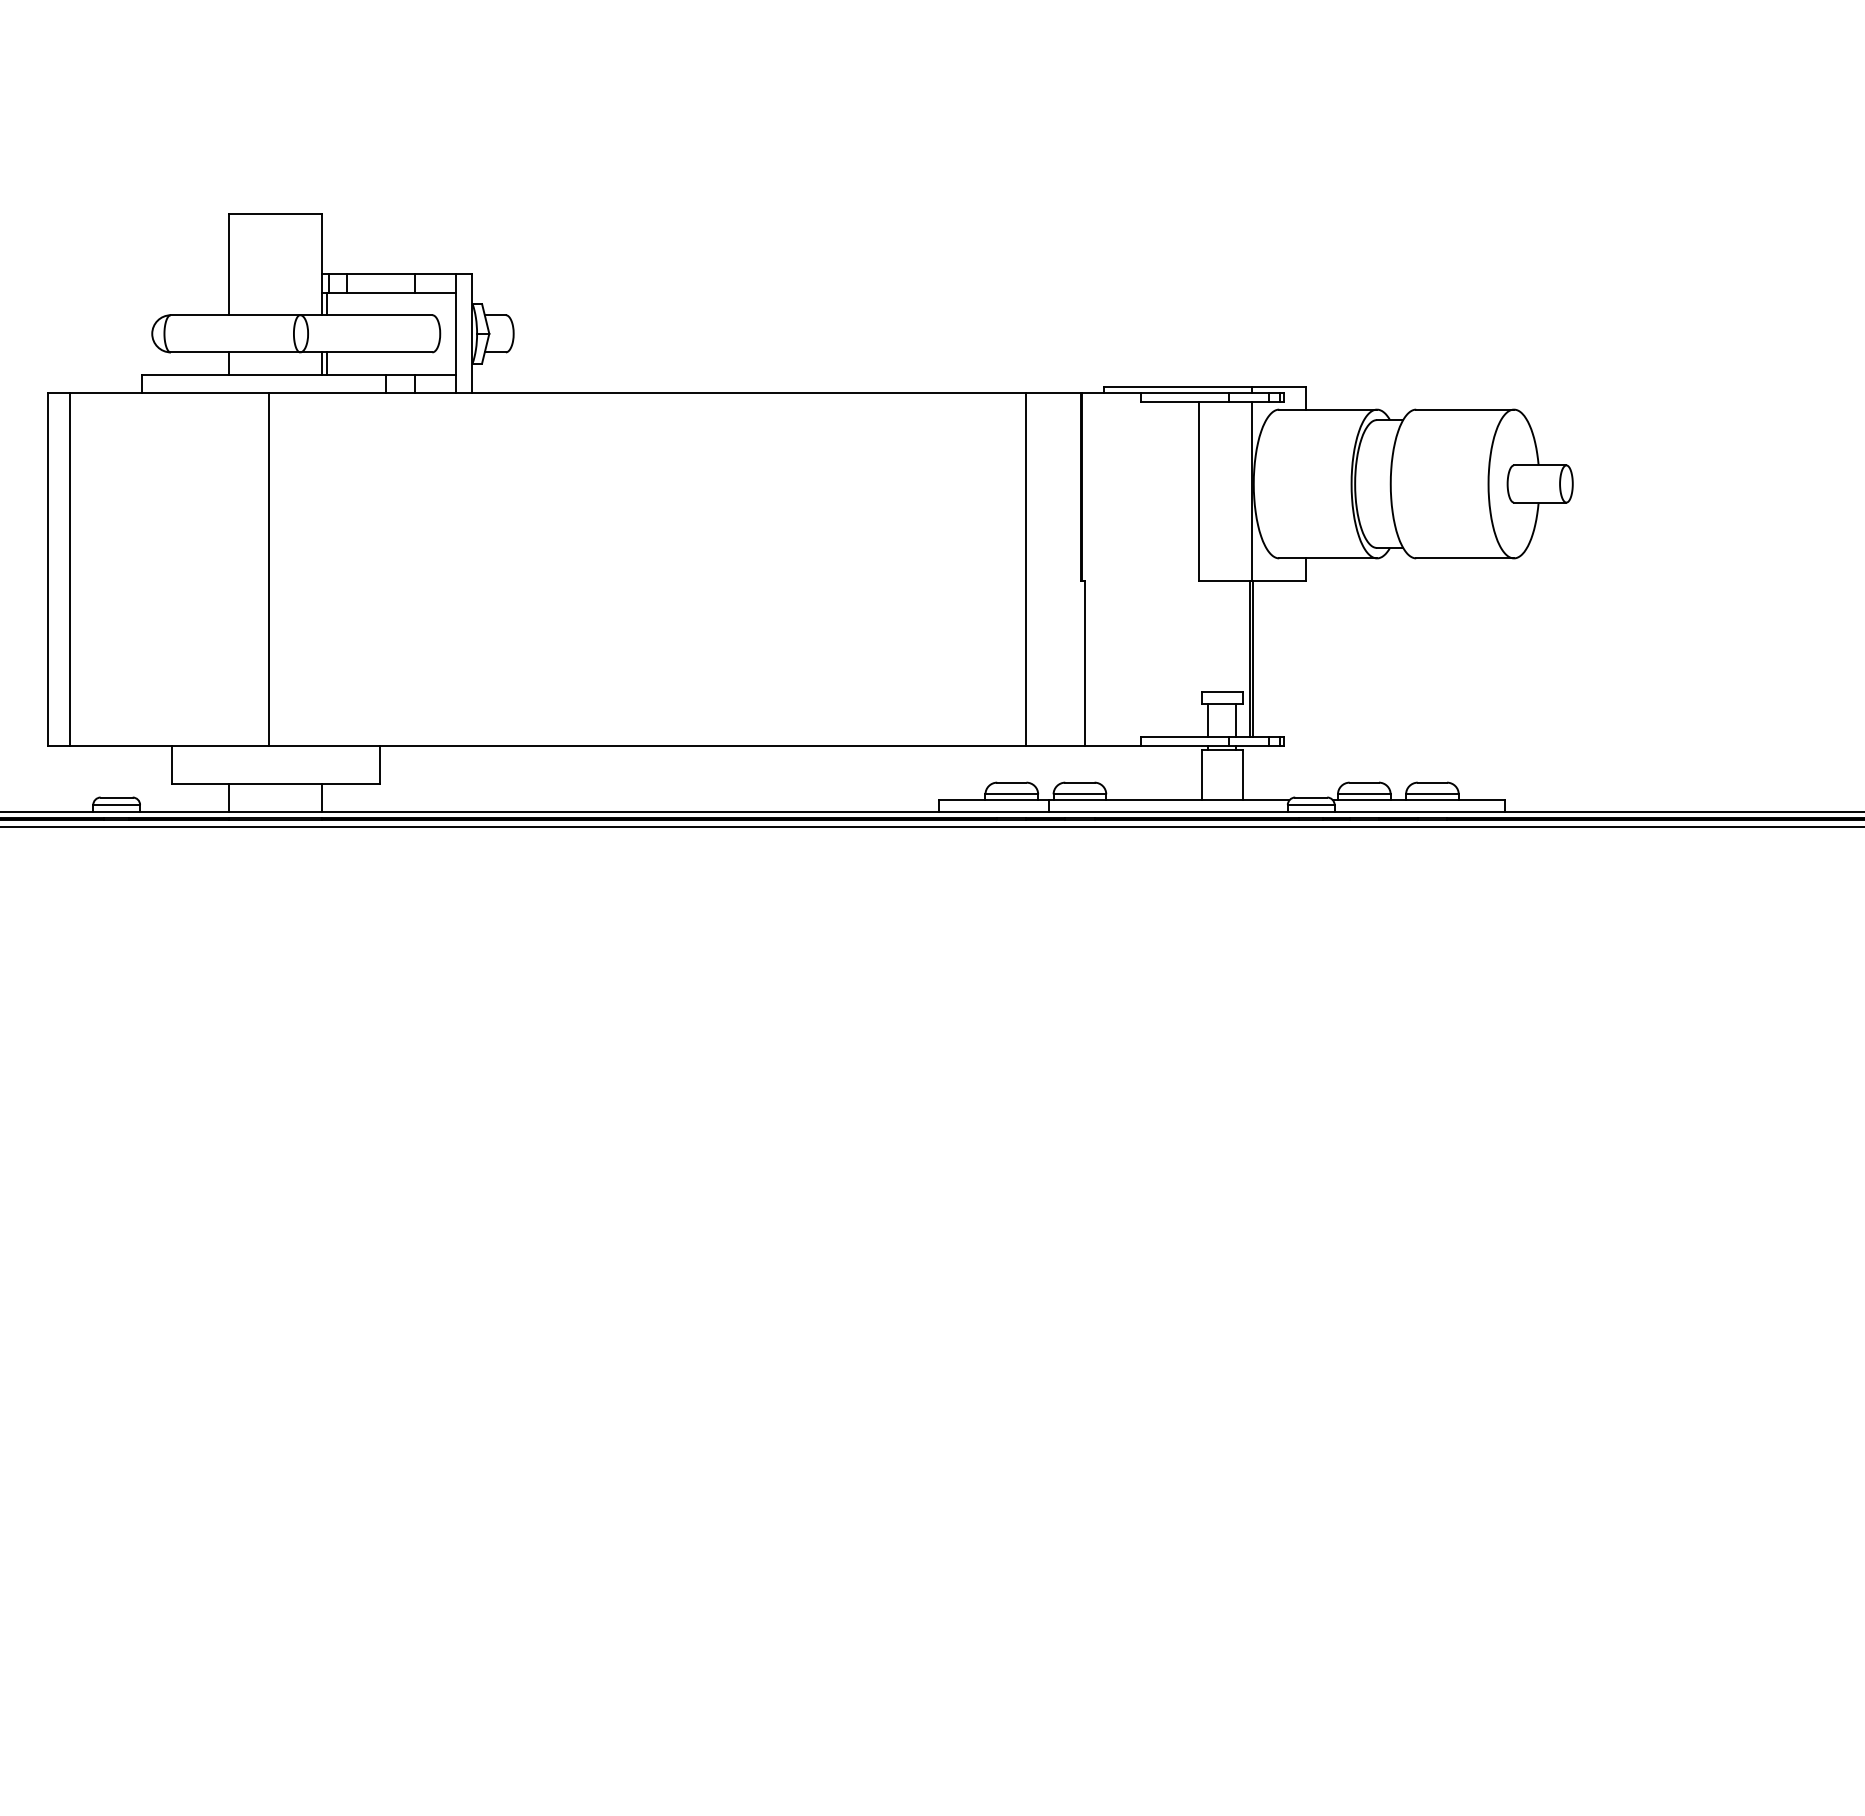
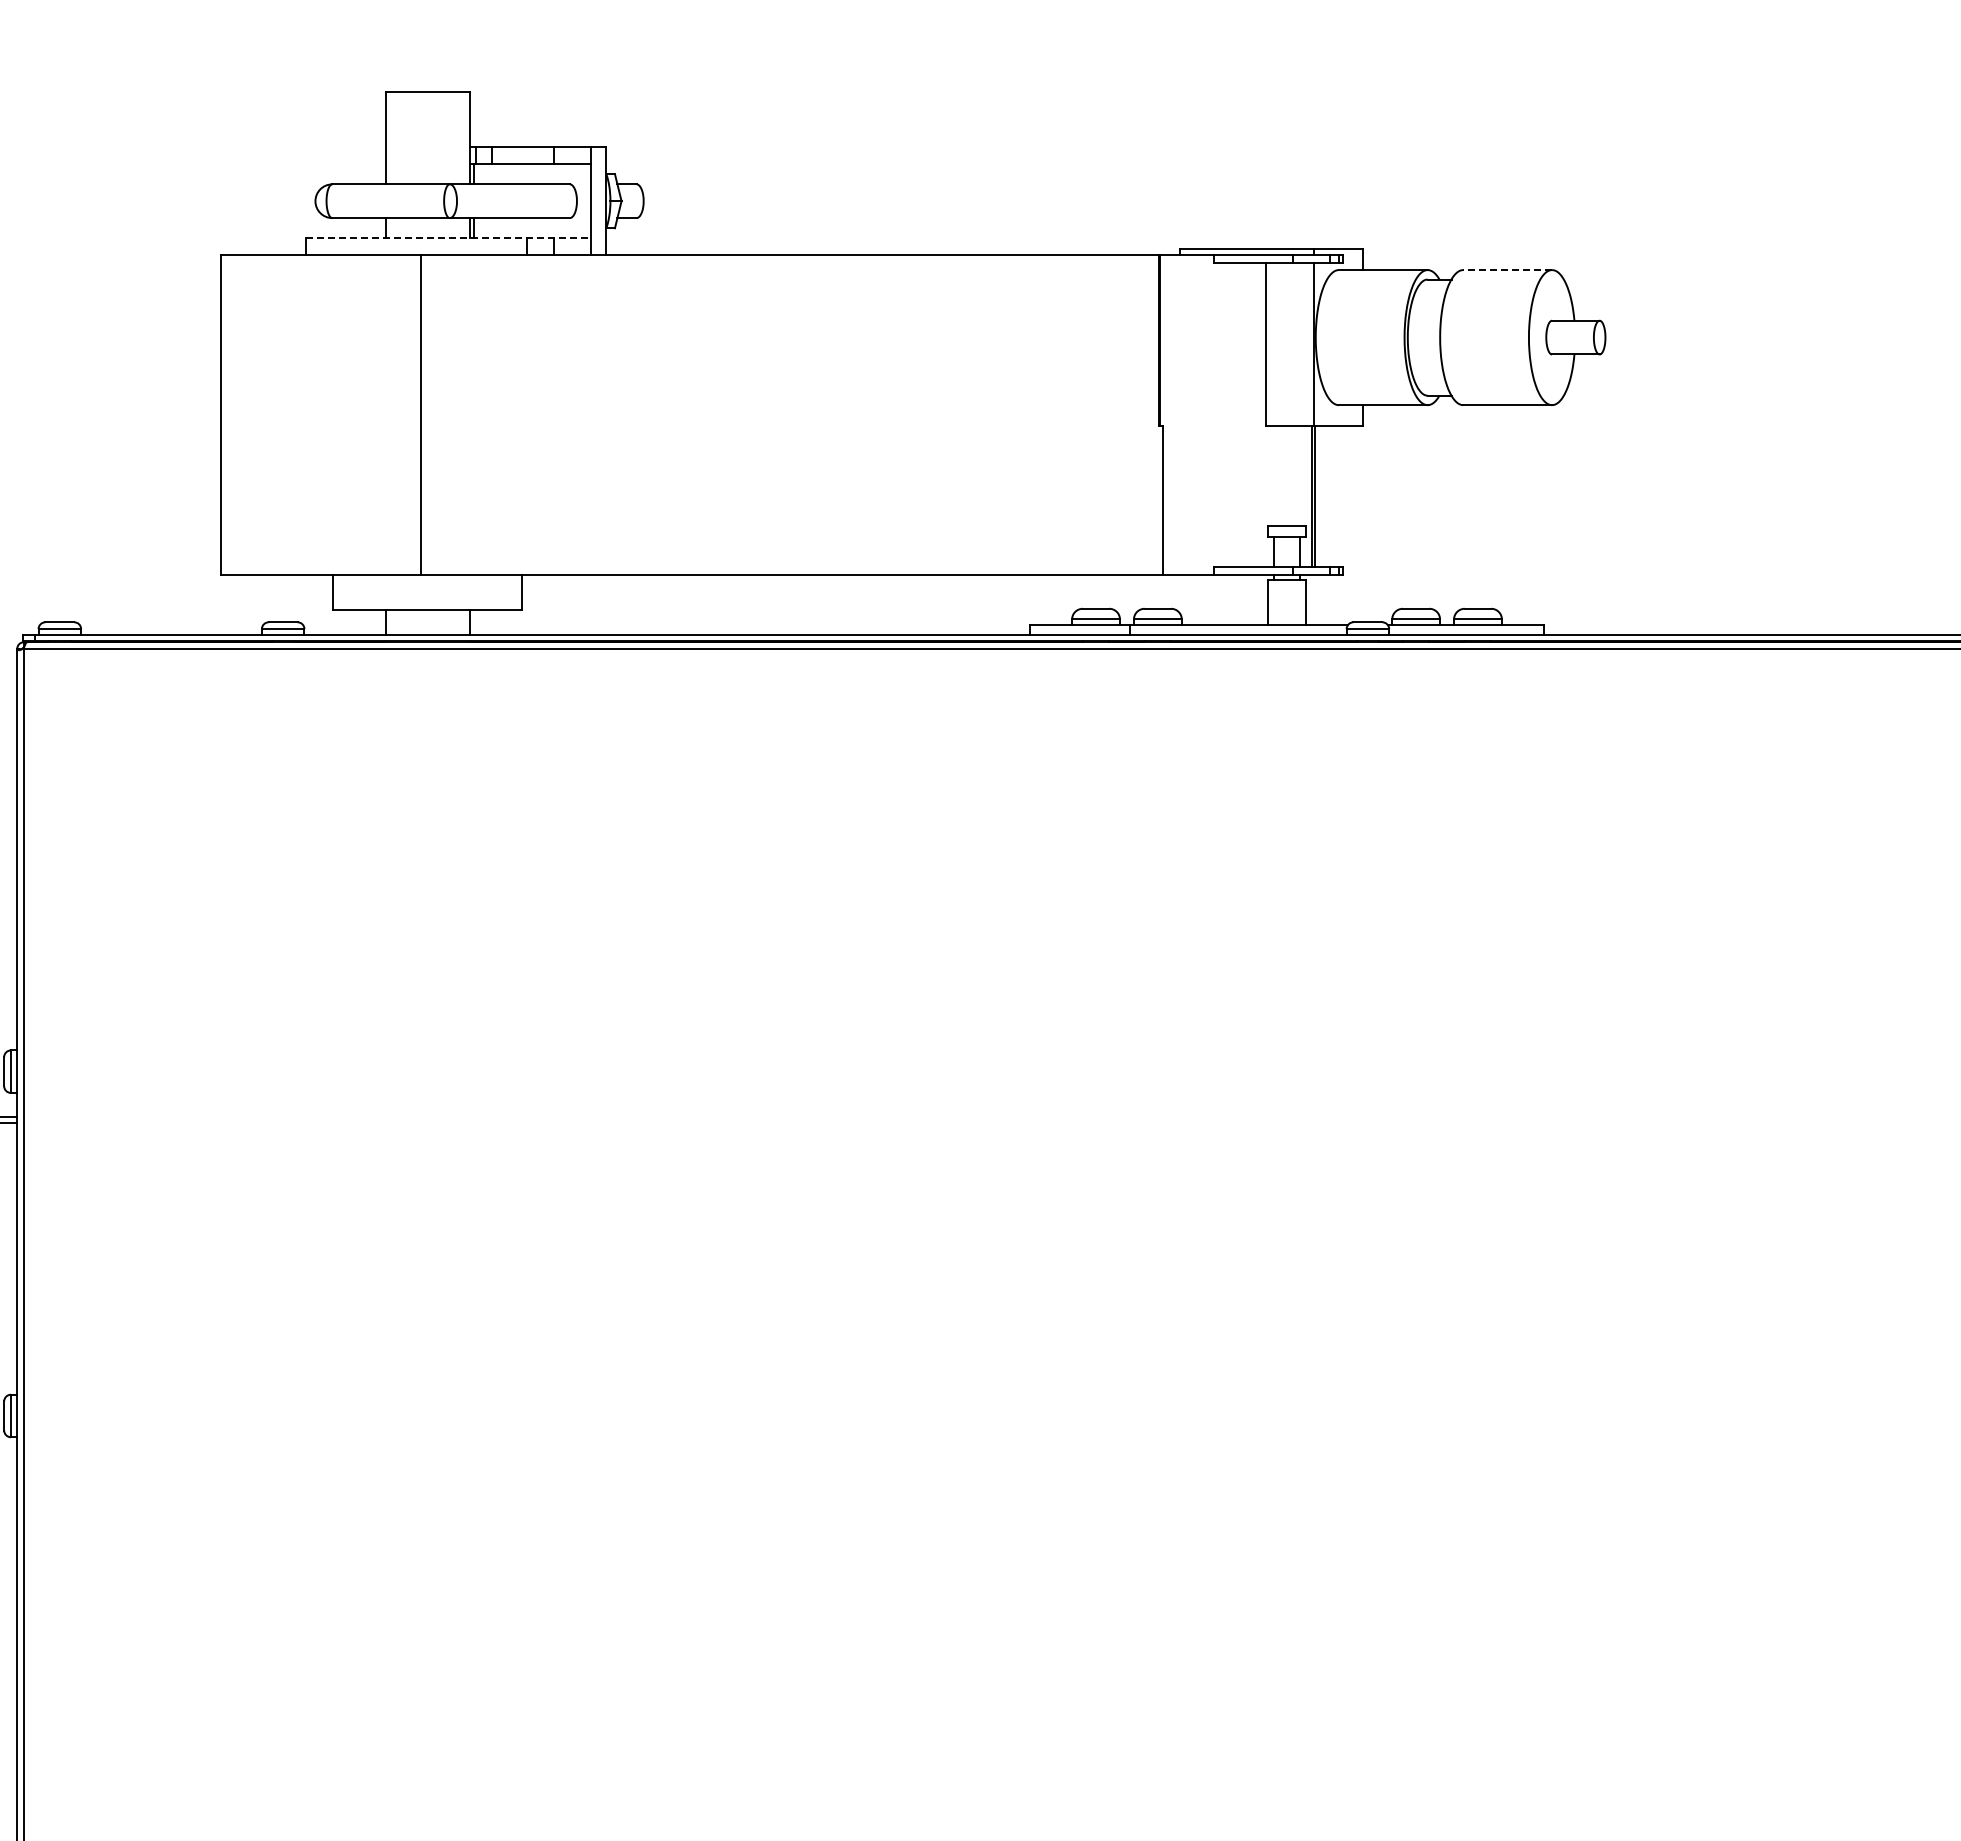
line: (299, 374) -> (449, 238), solid -> dashed
line: (1464, 410) -> (1507, 270), solid -> dashed
line: (70, 569) -> (241, 415), removed
line: (1026, 569) -> (1109, 415), removed

